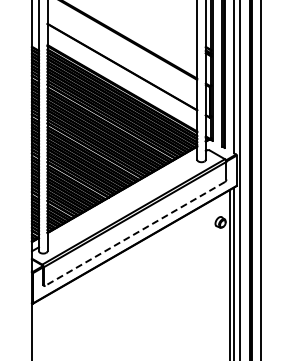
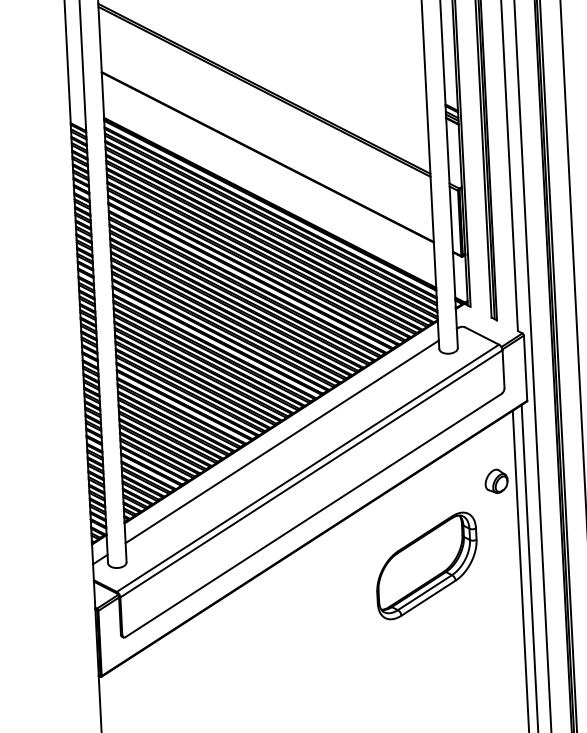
line: (122, 198) -> (282, 440), added
line: (135, 233) -> (314, 514), dashed -> solid
part: (186, 259) -> (427, 565), added

